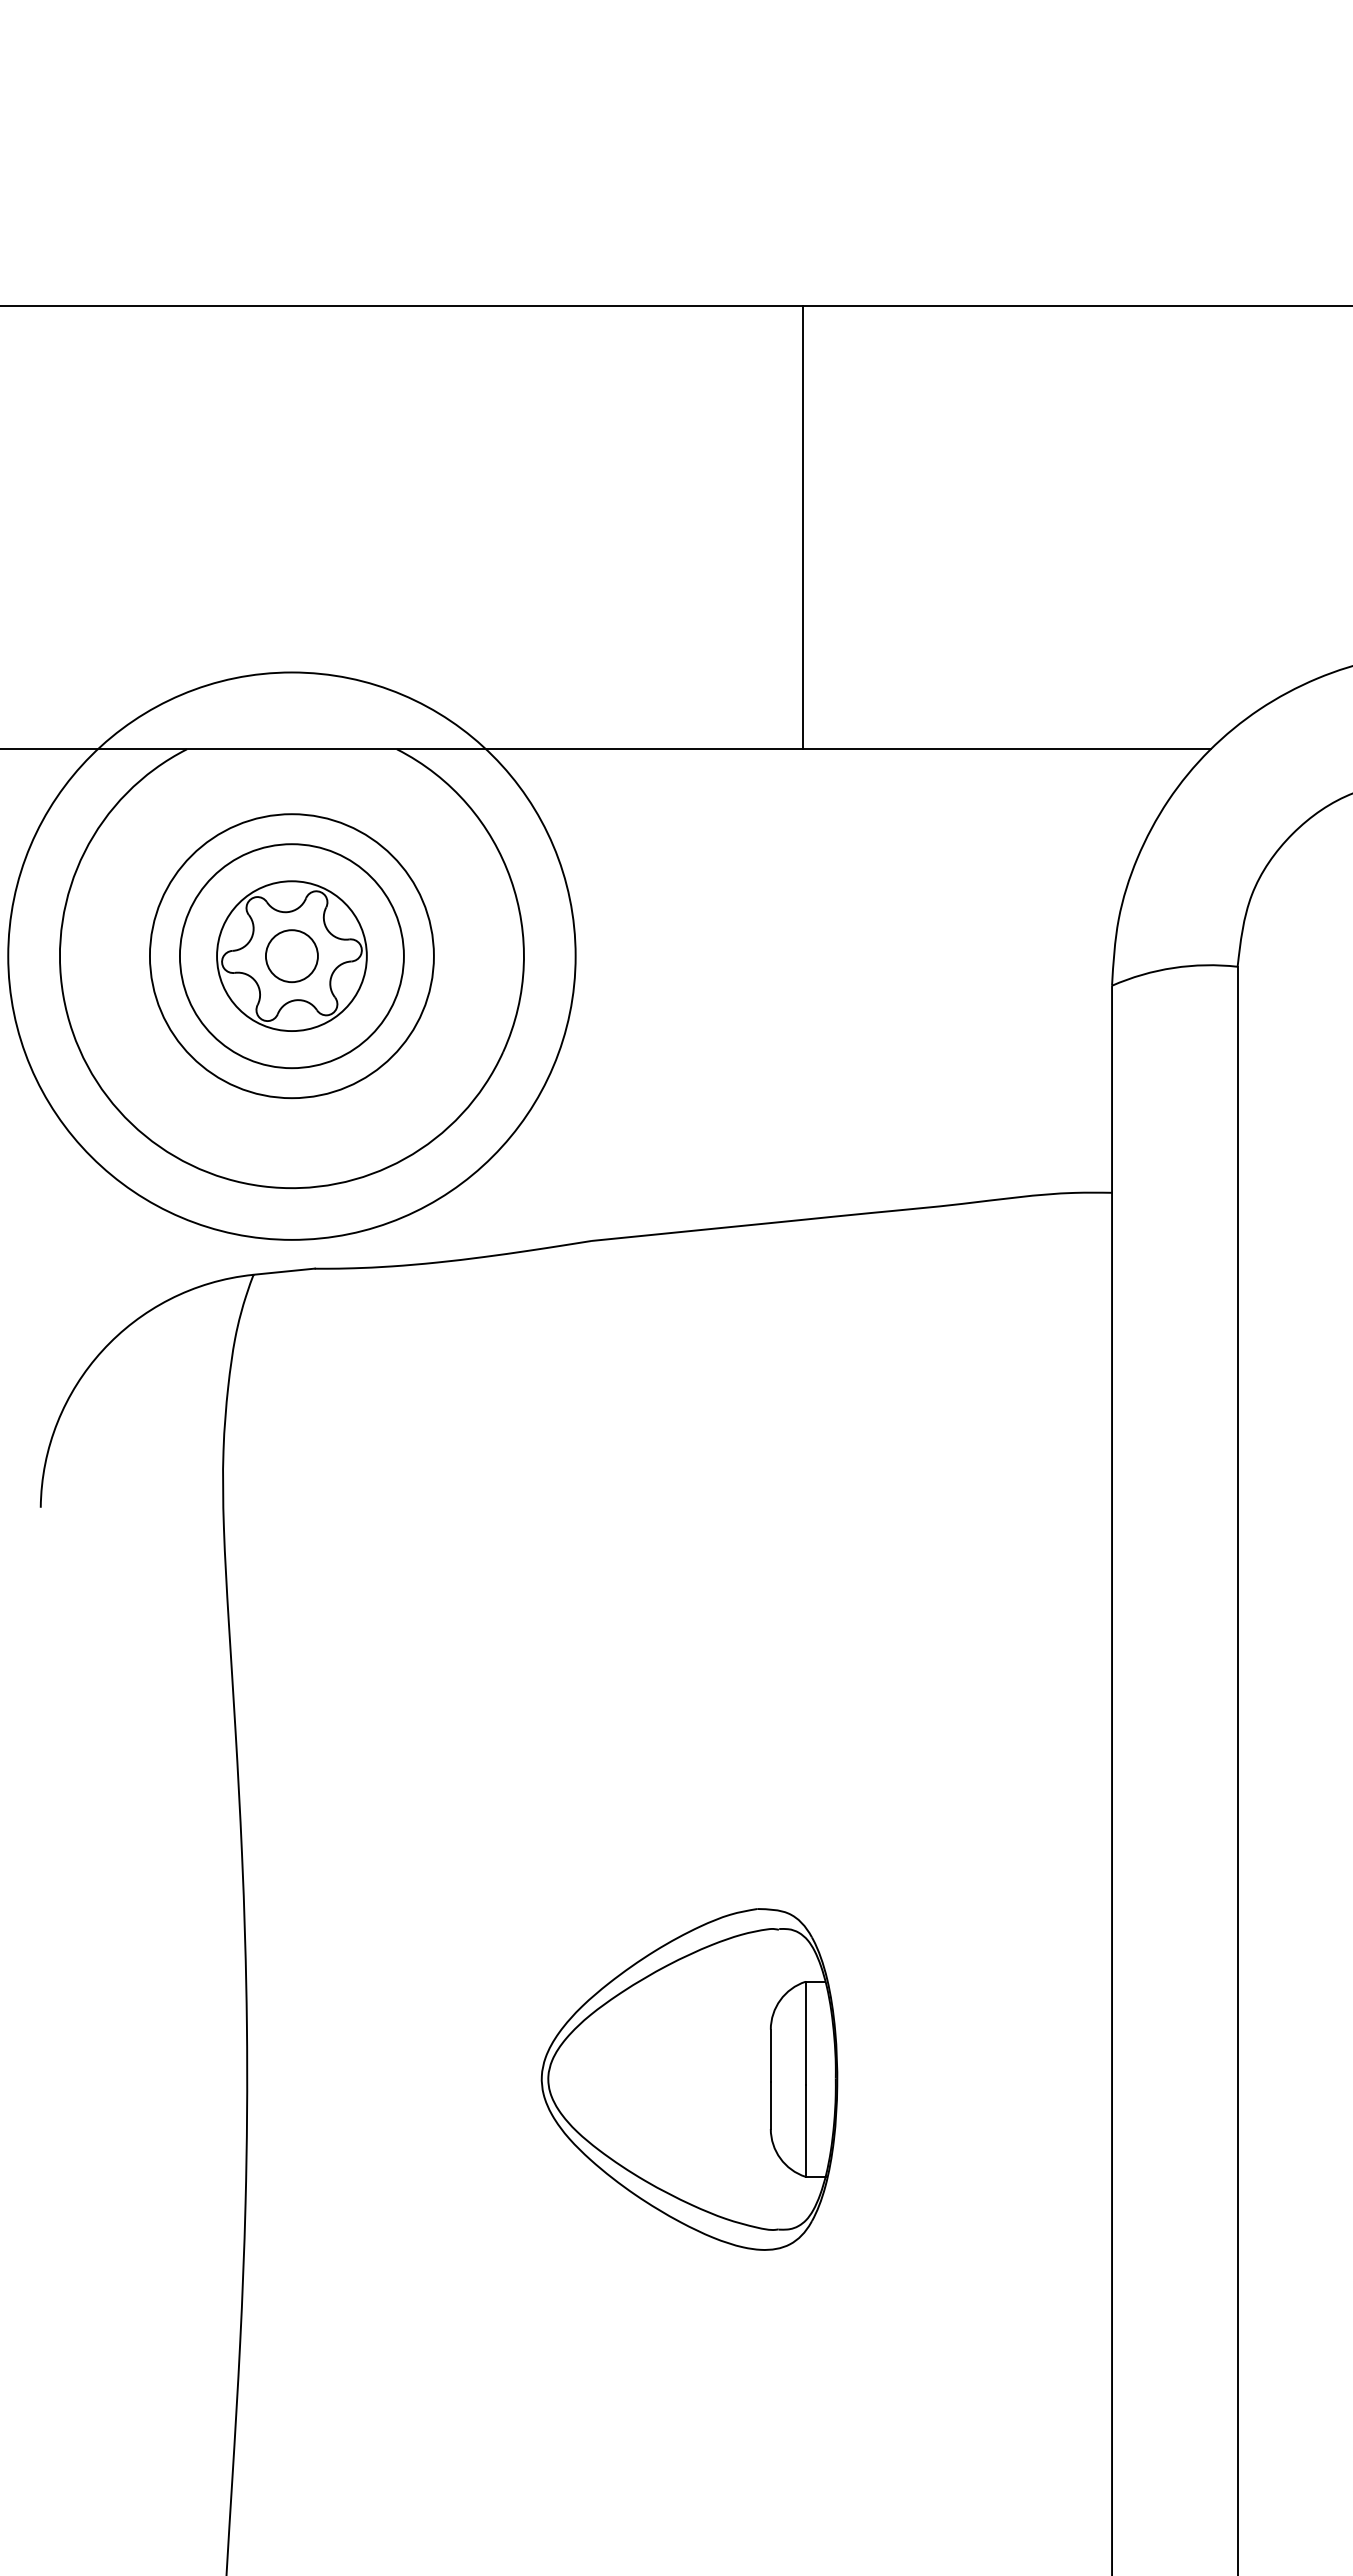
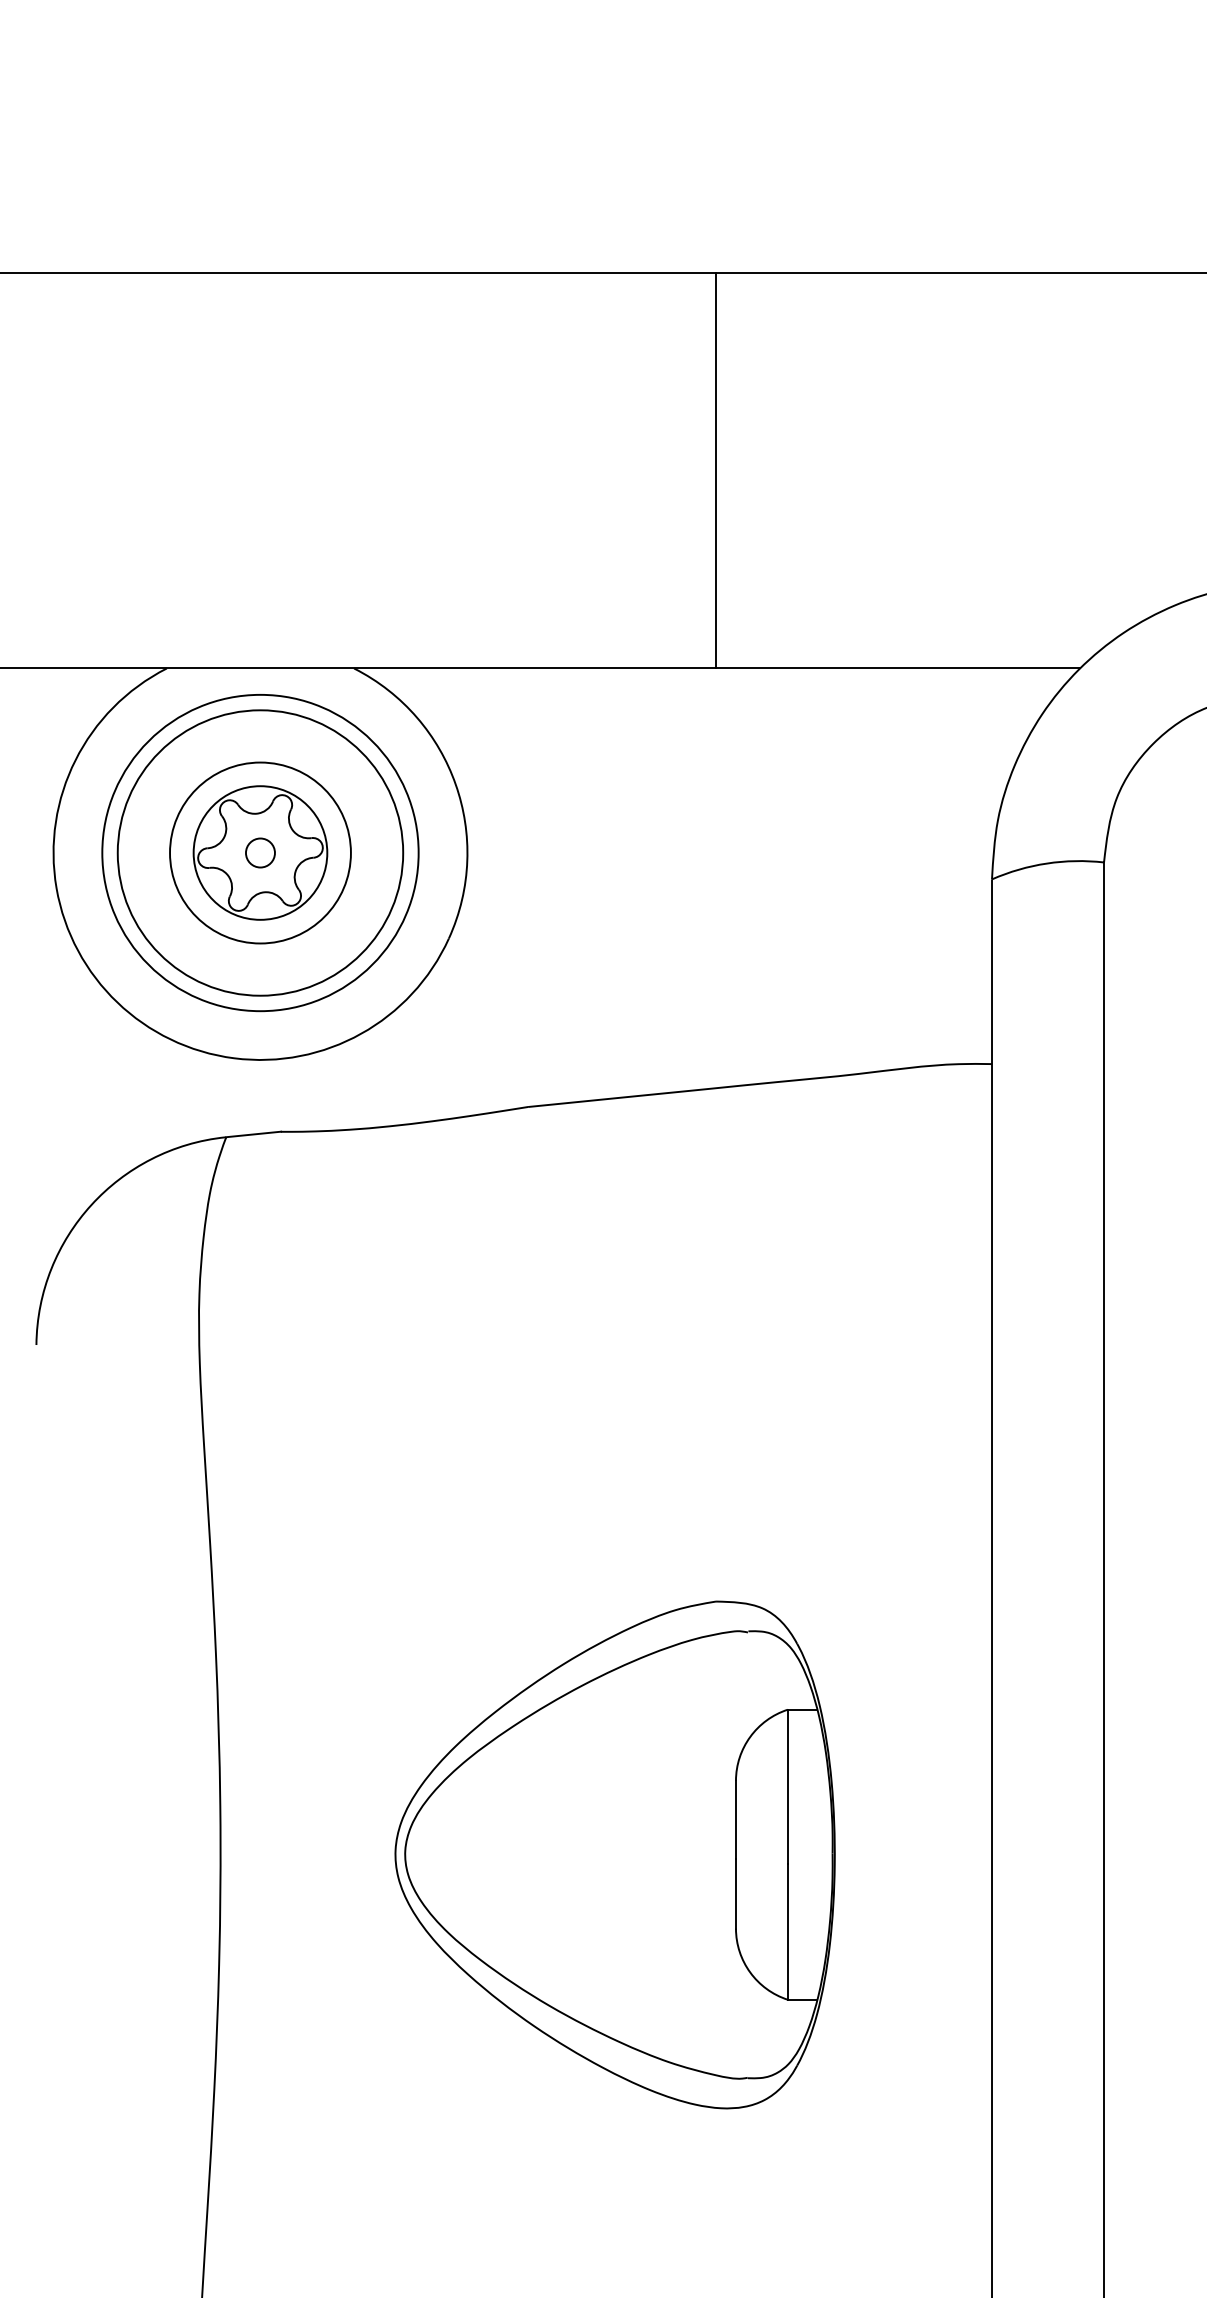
circle: (291, 955) -> (260, 852), size x0.62
circle: (291, 955) -> (260, 852), size x0.62
circle: (291, 955) -> (260, 852), size x0.71
circle: (291, 956) -> (260, 853), size x1.43
part: (689, 2079) -> (615, 1855), size x1.67

